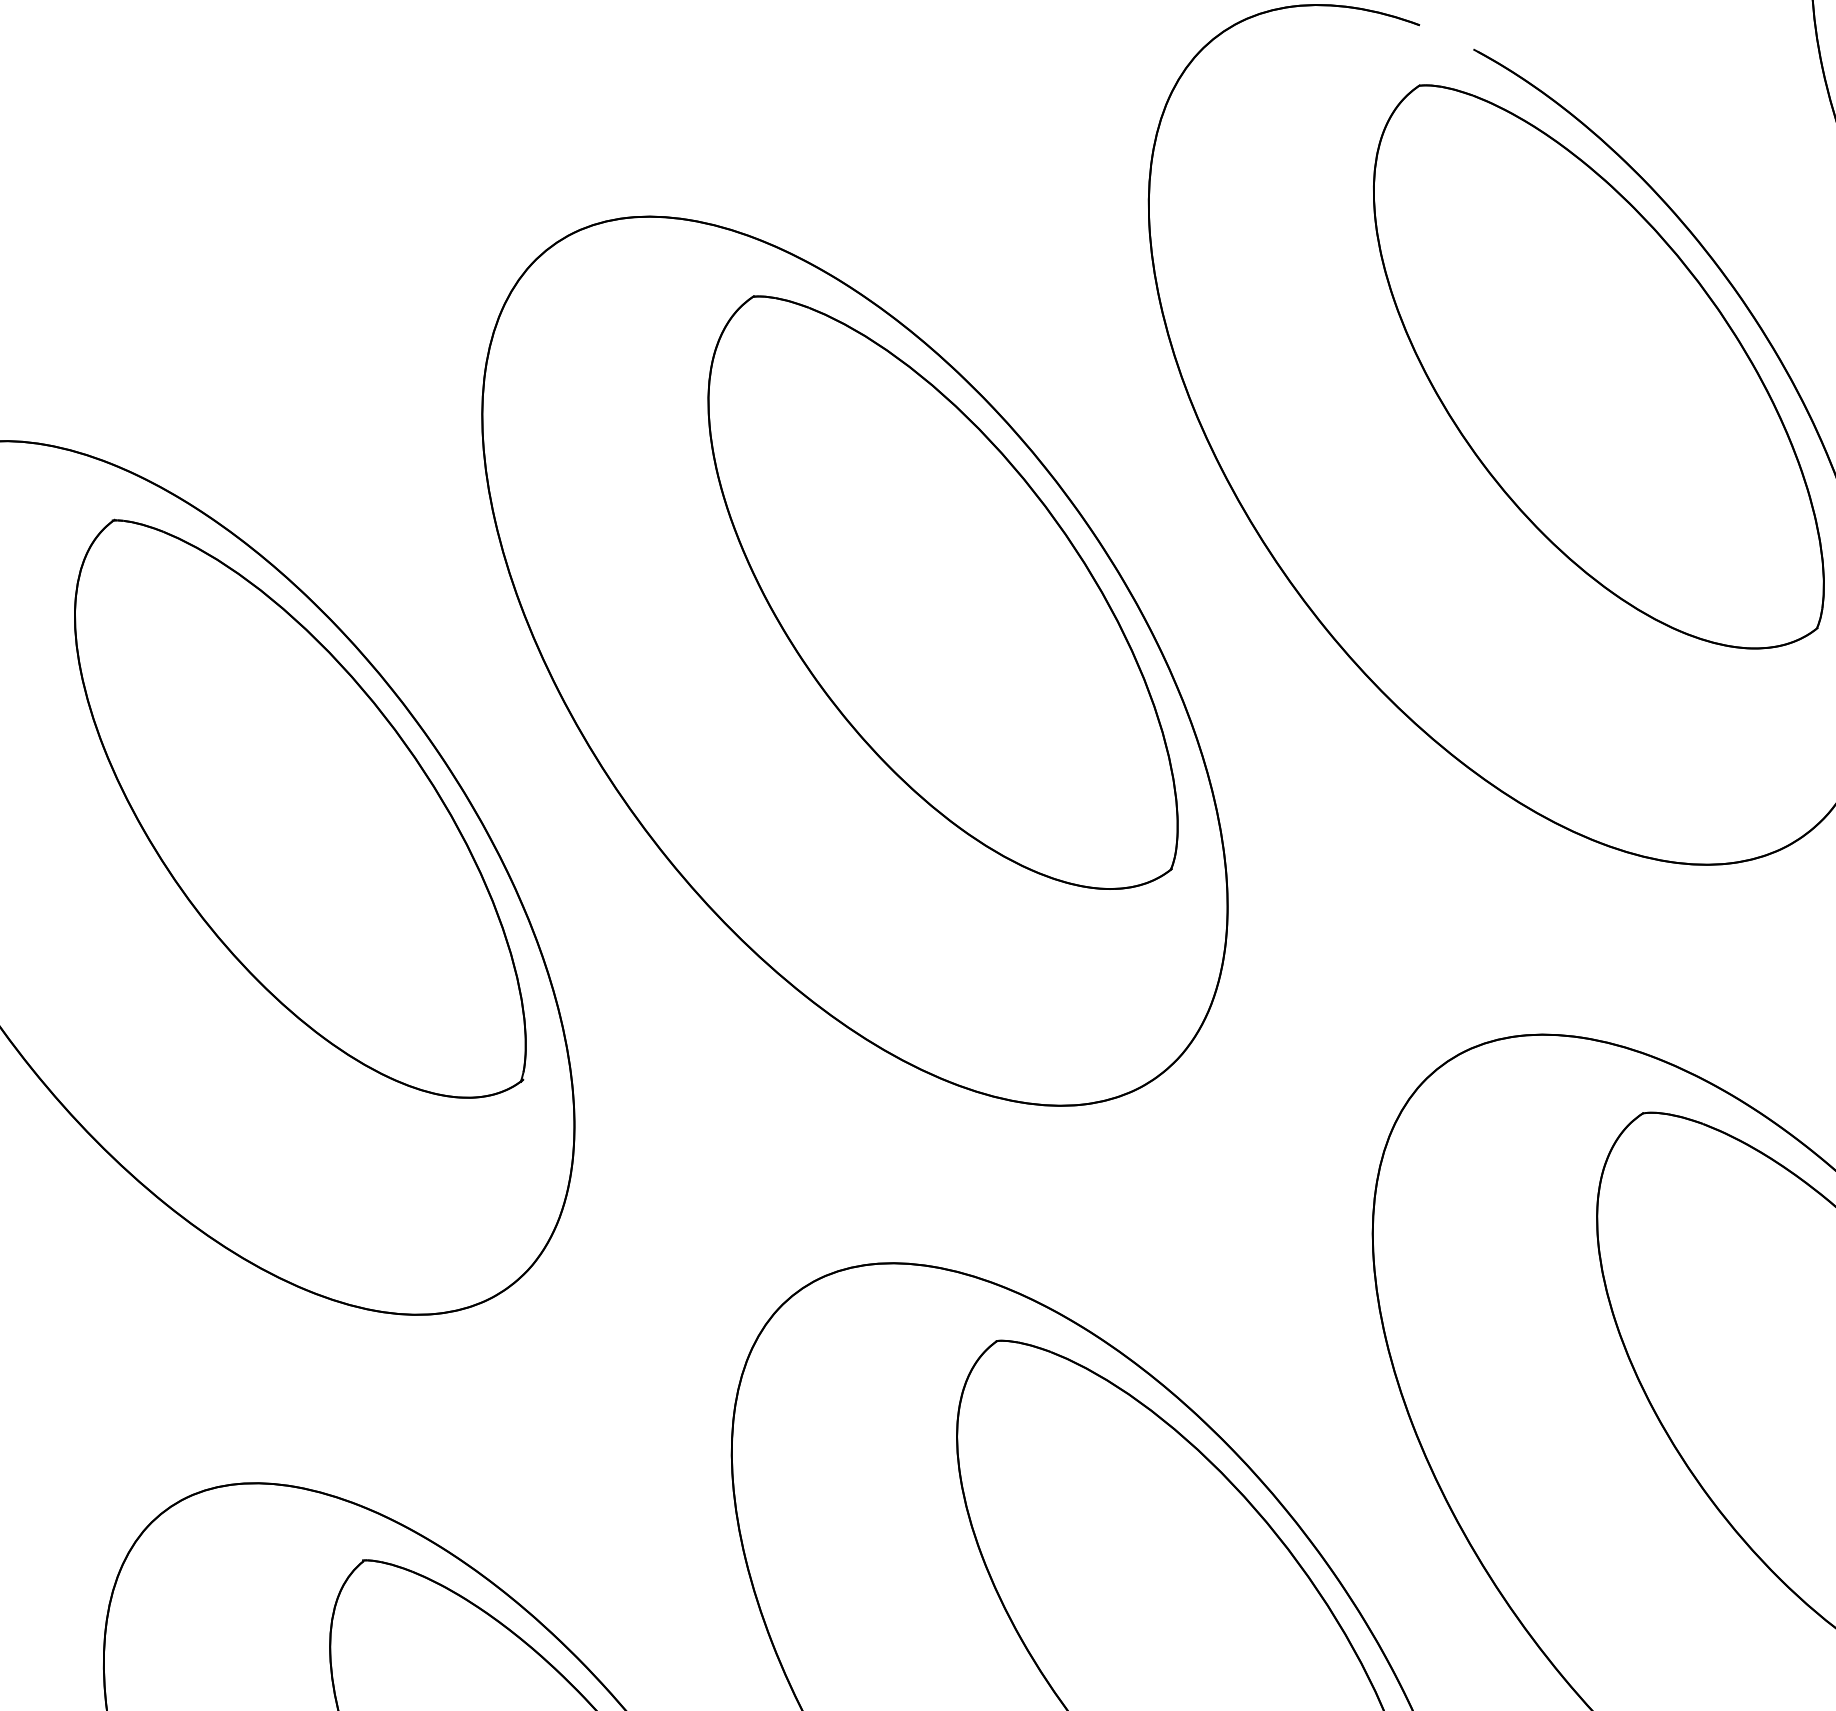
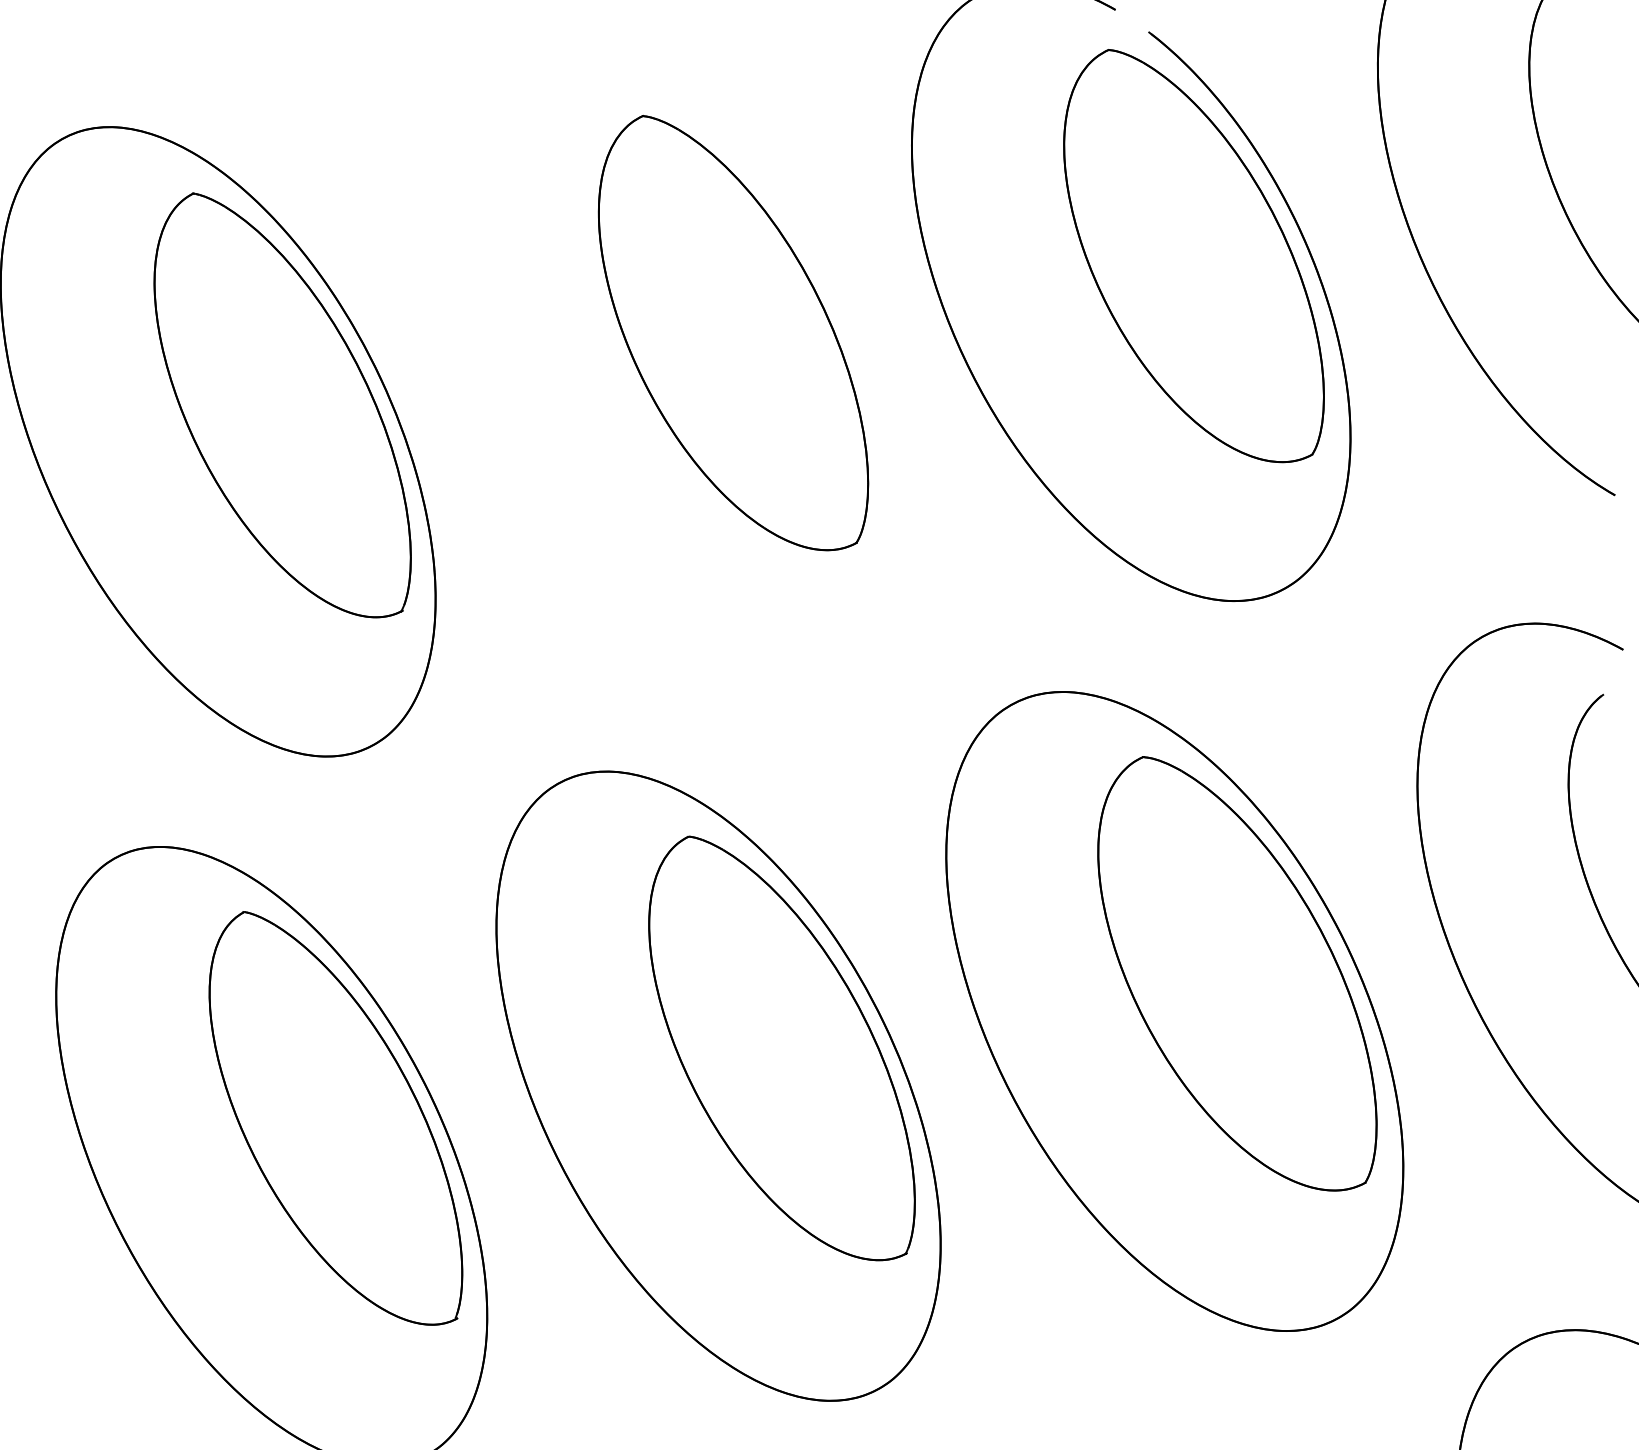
part: (854, 661) -> (669, 369), removed

